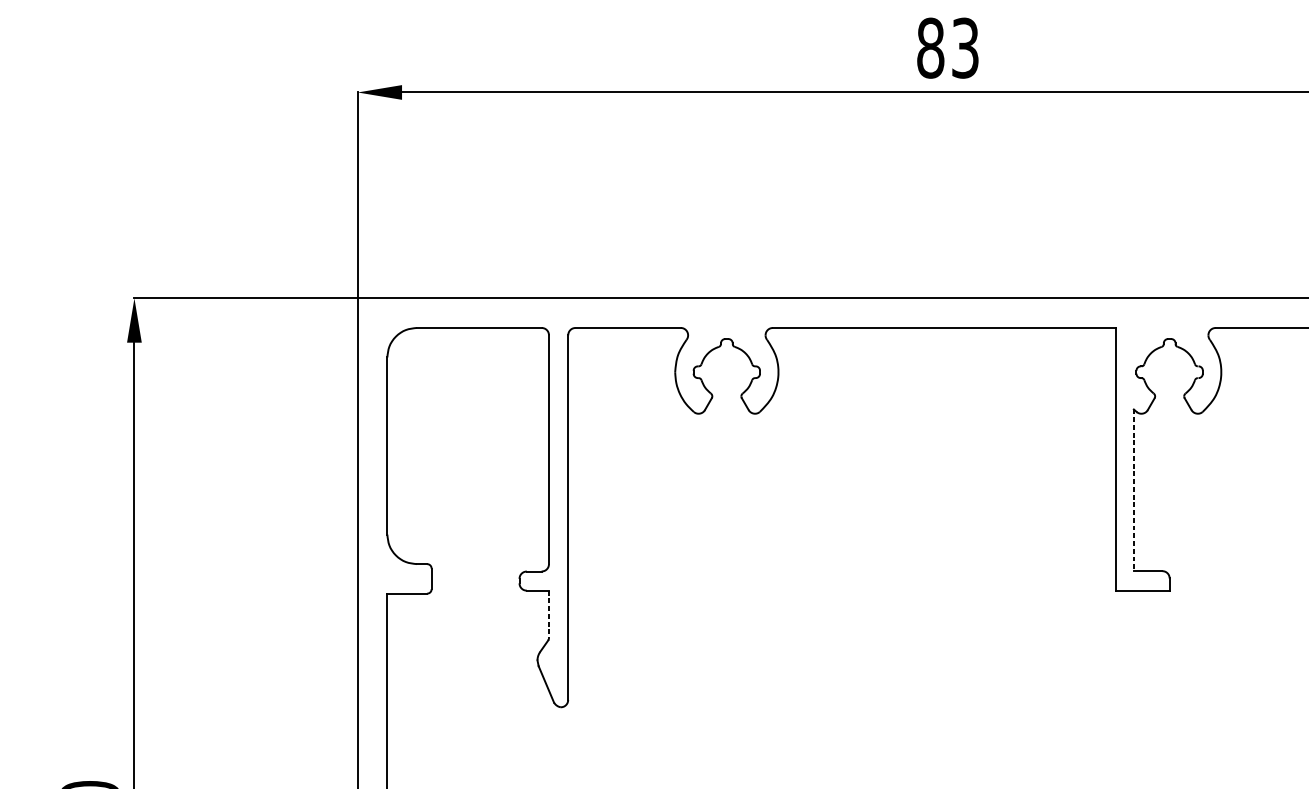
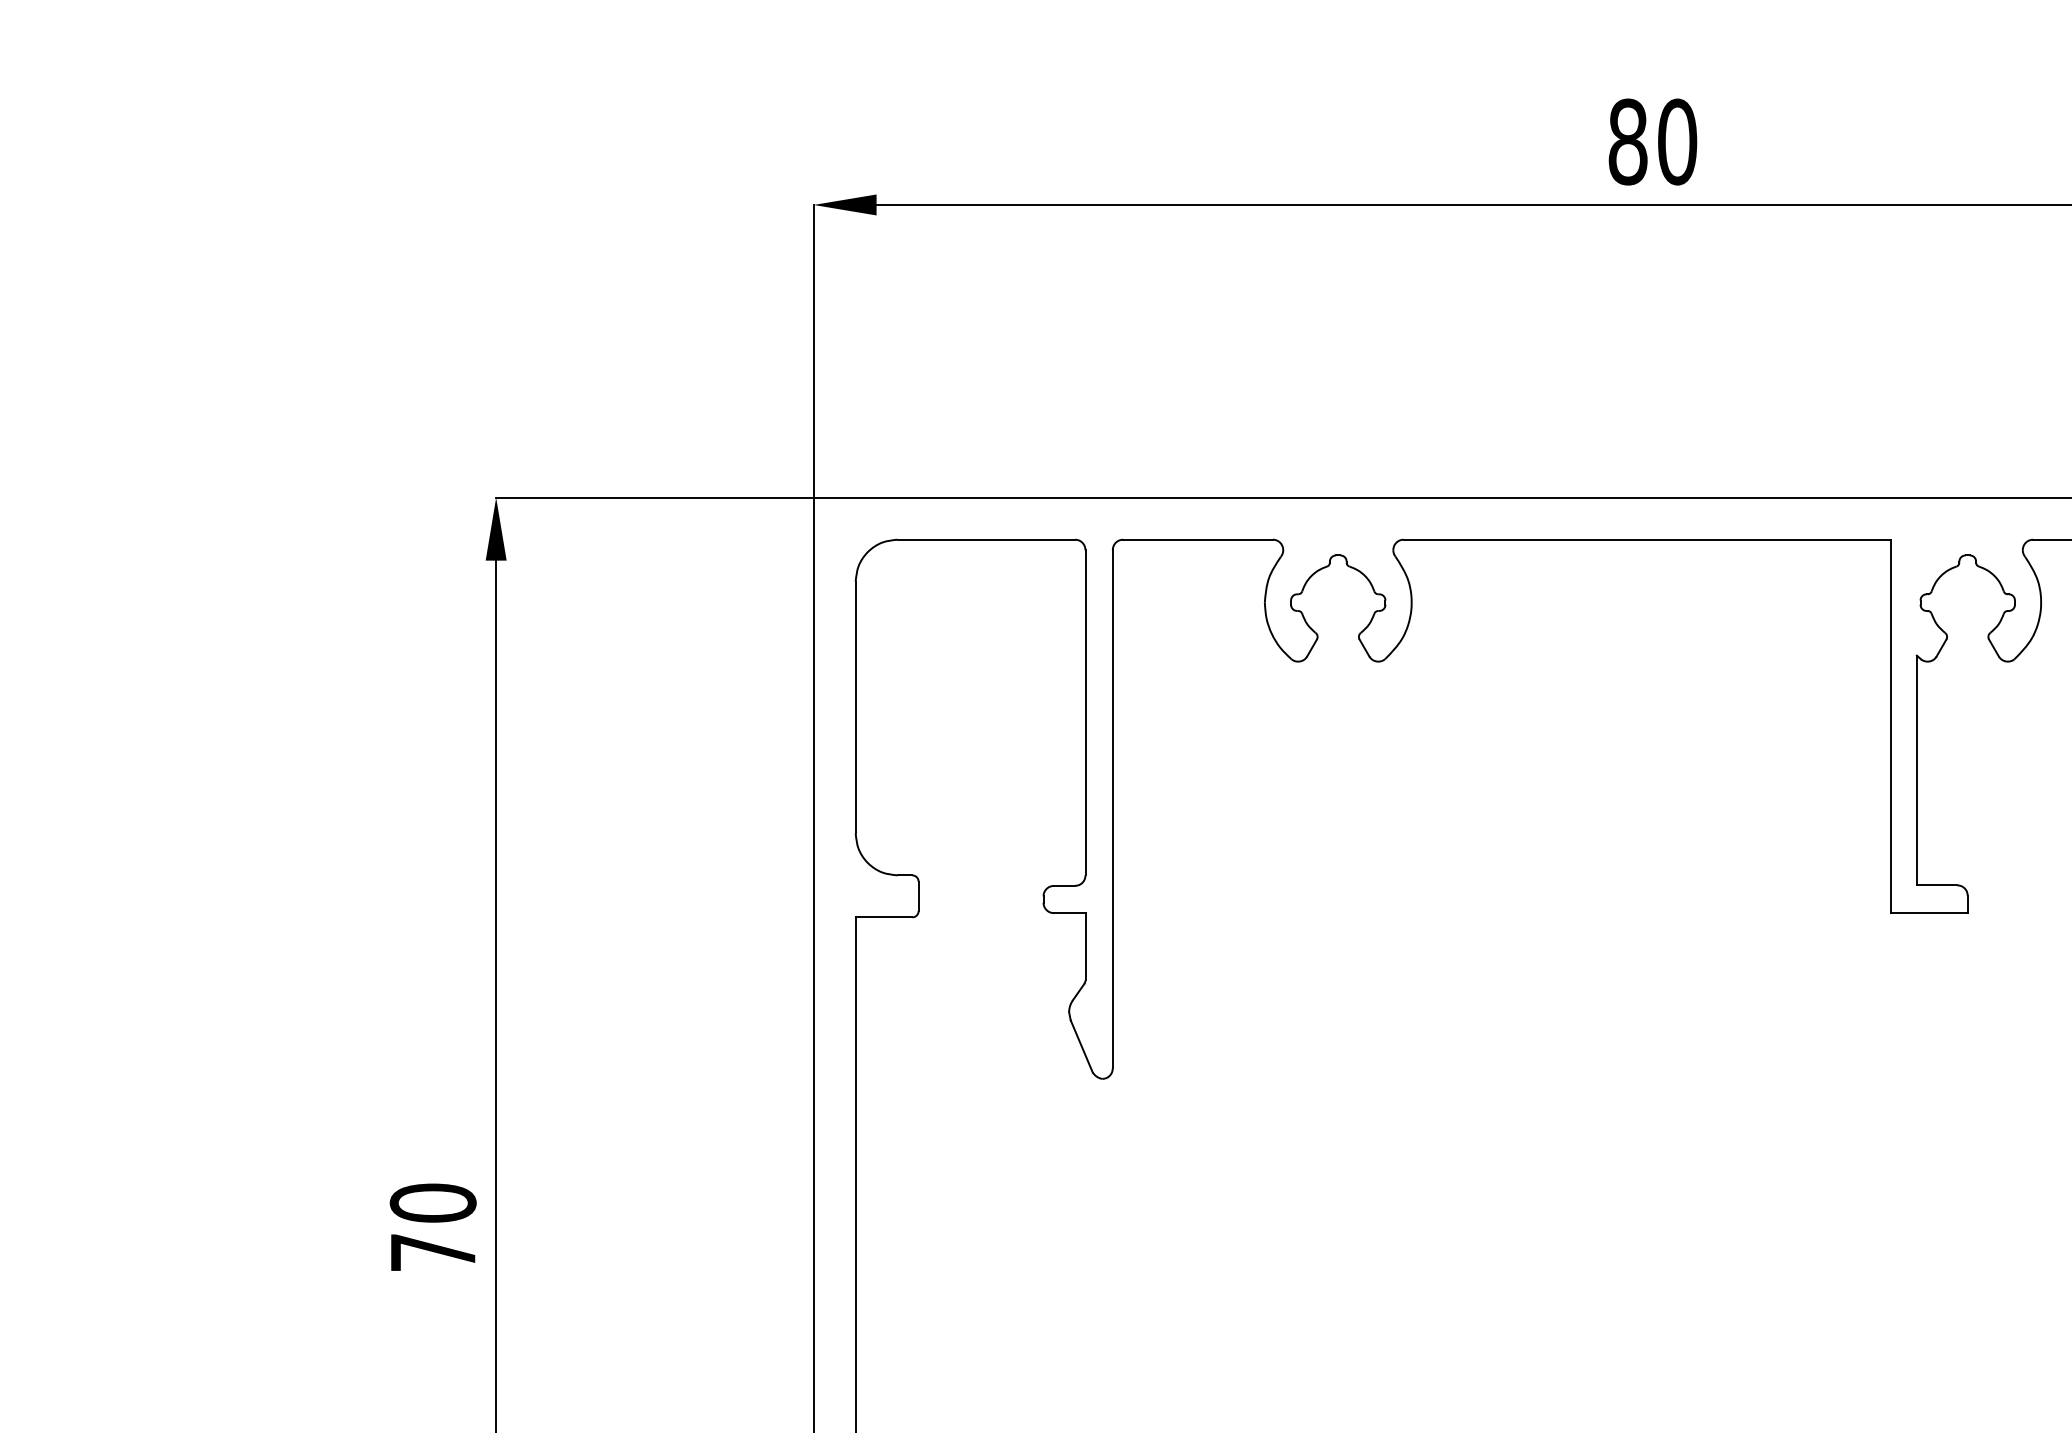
text: (965, 47) -> (1677, 141), 83 -> 80
line: (1133, 490) -> (1916, 770), dashed -> solid
line: (549, 614) -> (1085, 946), dashed -> solid

